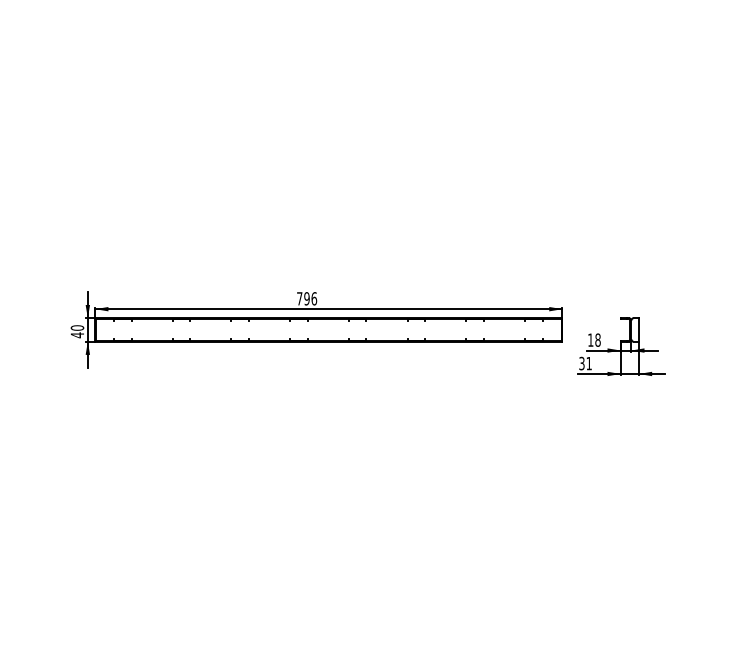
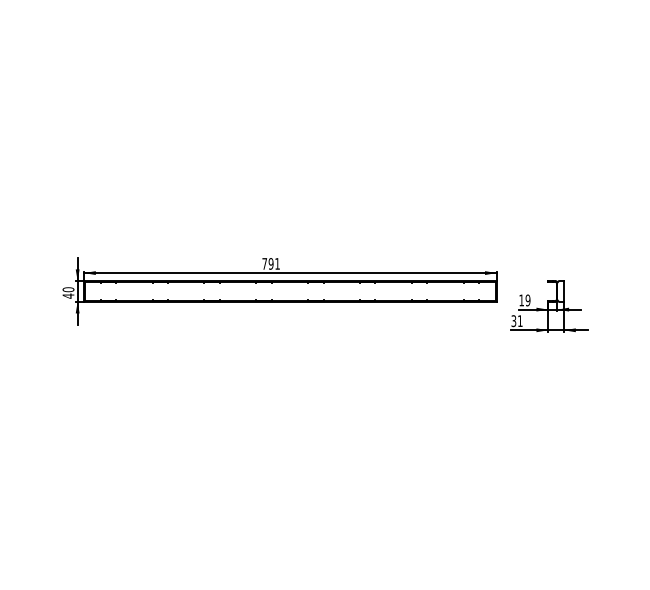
text: (314, 298) -> (277, 263), 796 -> 791
text: (597, 340) -> (527, 300), 18 -> 19

